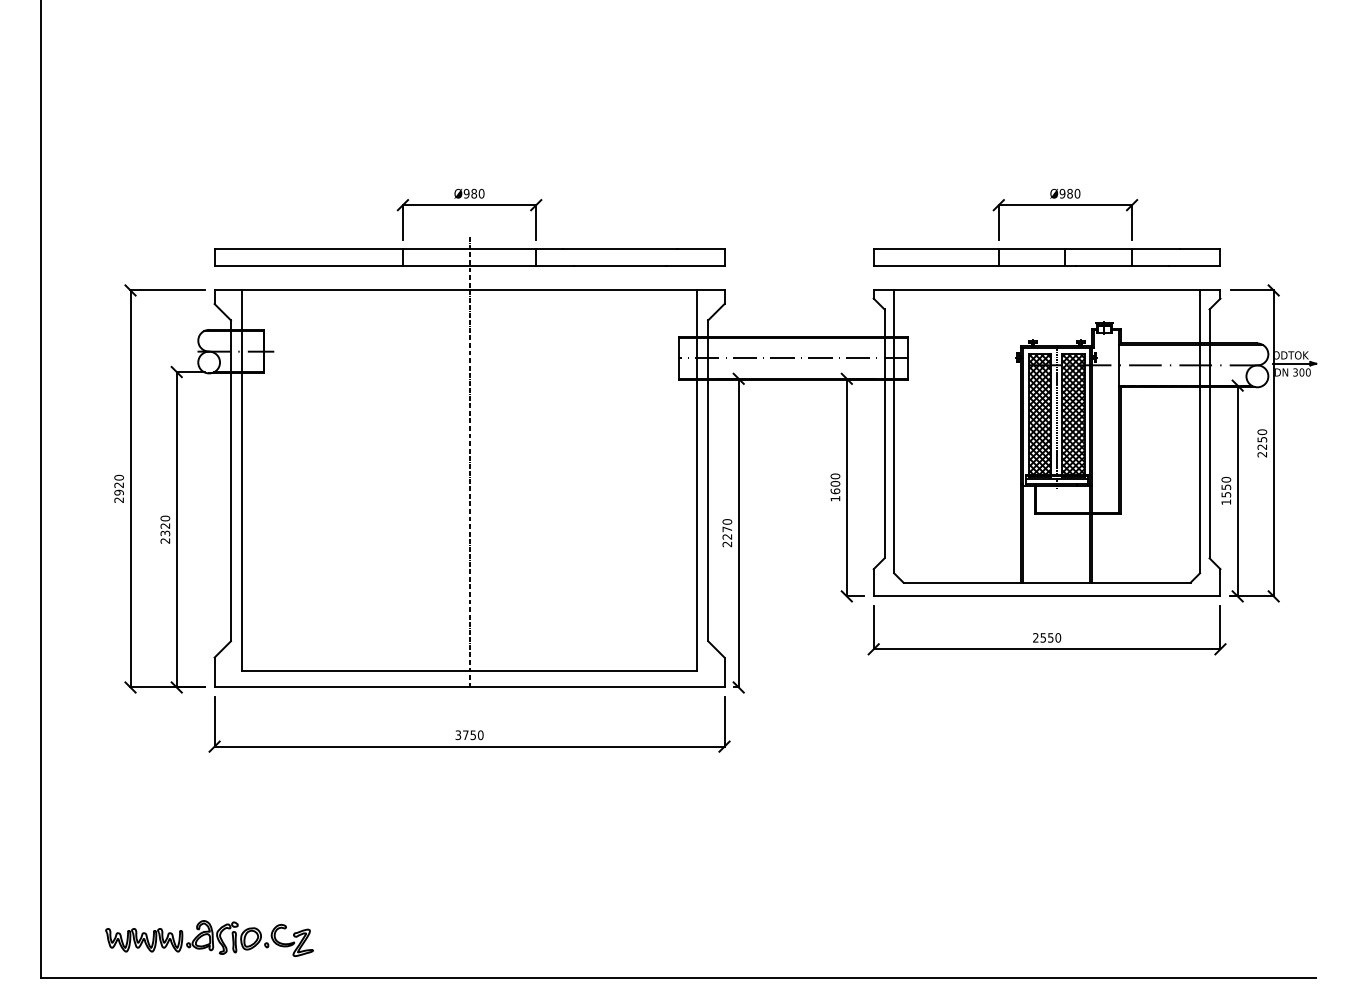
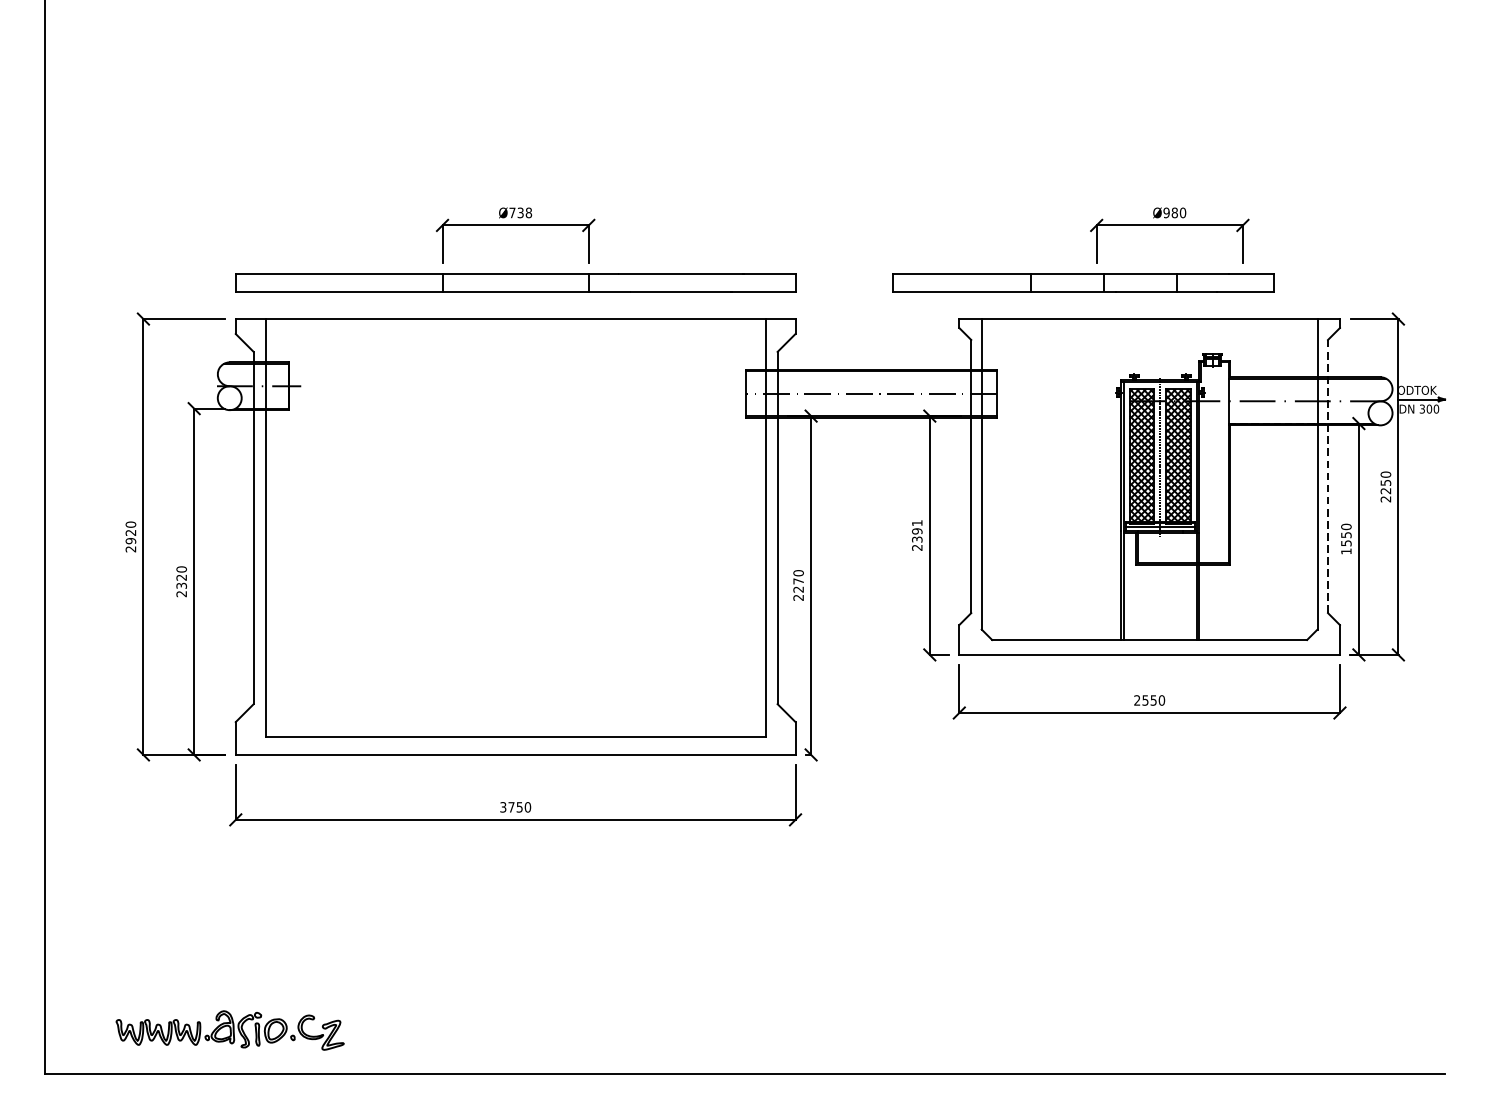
text: (473, 193) -> (519, 212), Ø980 -> Ø738
part: (1046, 257) -> (1083, 282), moved
line: (1209, 433) -> (1327, 476), solid -> dashed
line: (469, 461) -> (515, 506), removed
text: (835, 487) -> (917, 535), 1600 -> 2391

